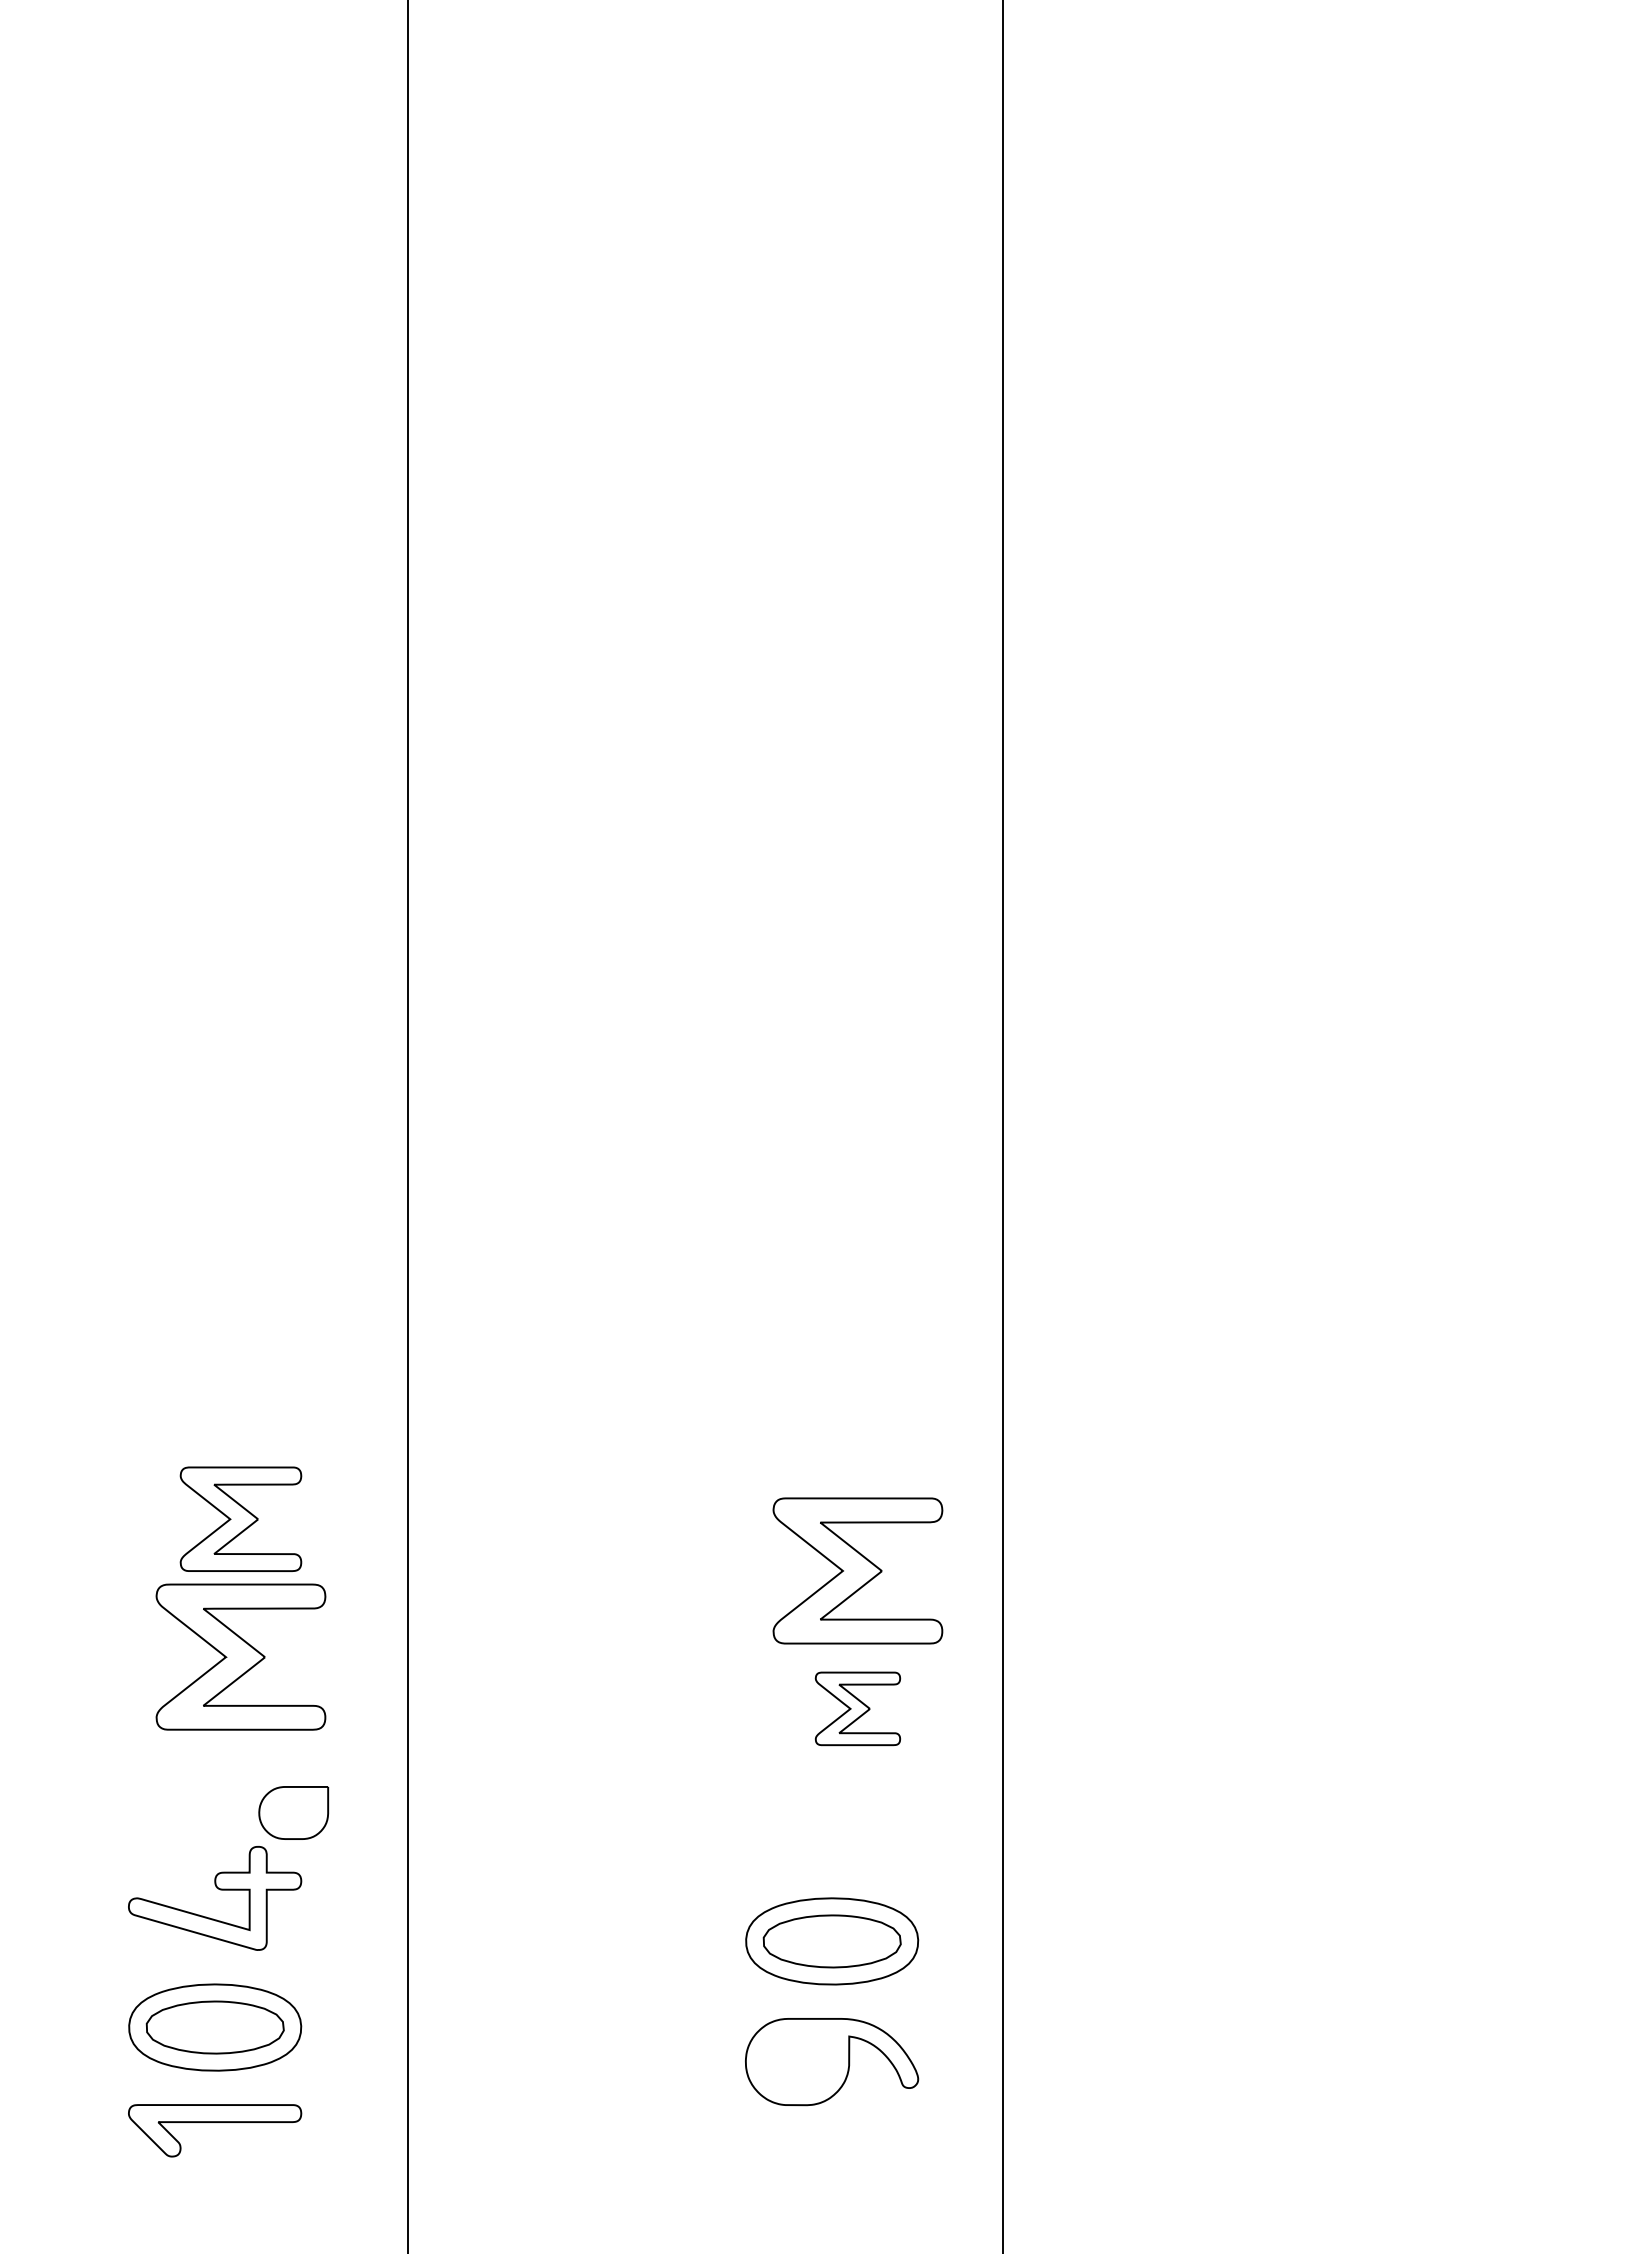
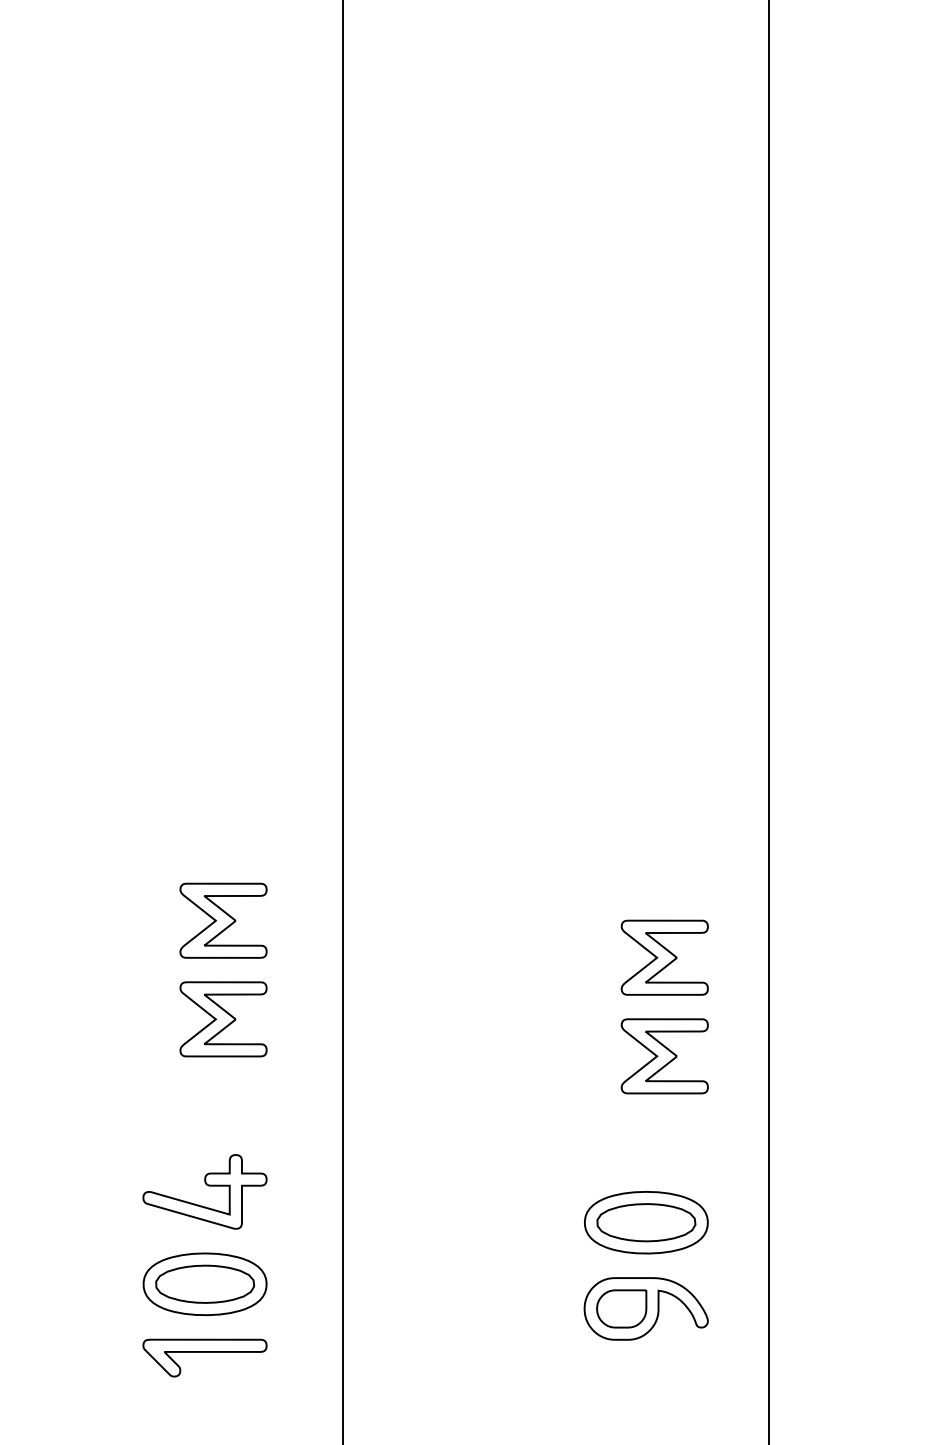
part: (857, 1570) -> (664, 957), size x0.71
part: (240, 1656) -> (223, 1018), size x0.71
part: (857, 1708) -> (664, 1056), size x1.43
part: (293, 1812) -> (621, 1308), moved

